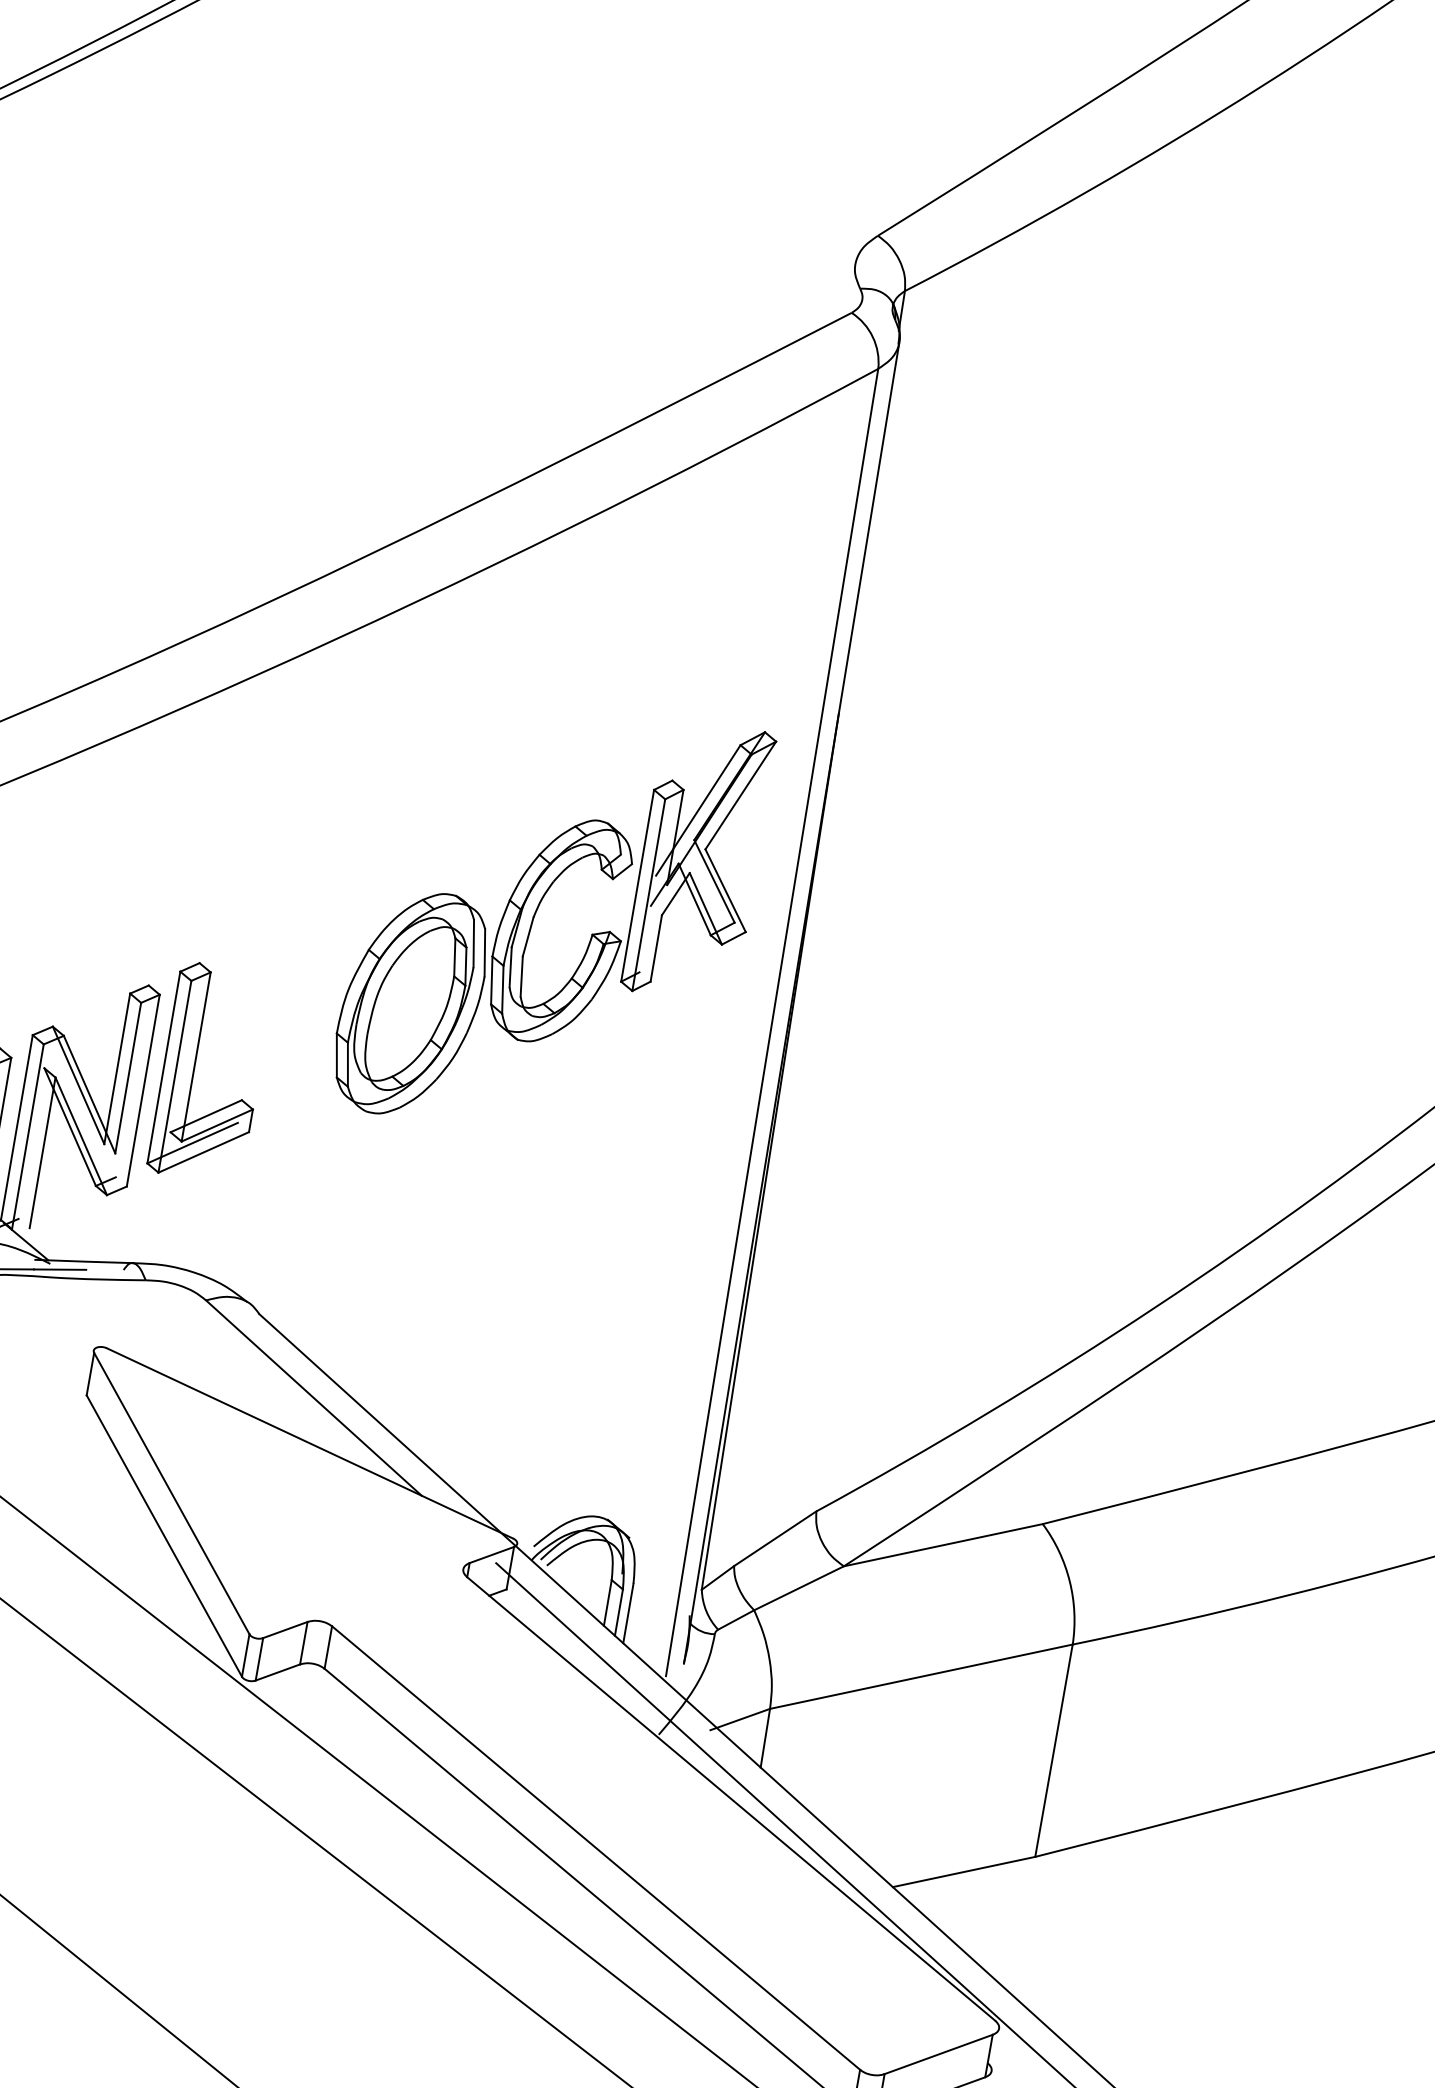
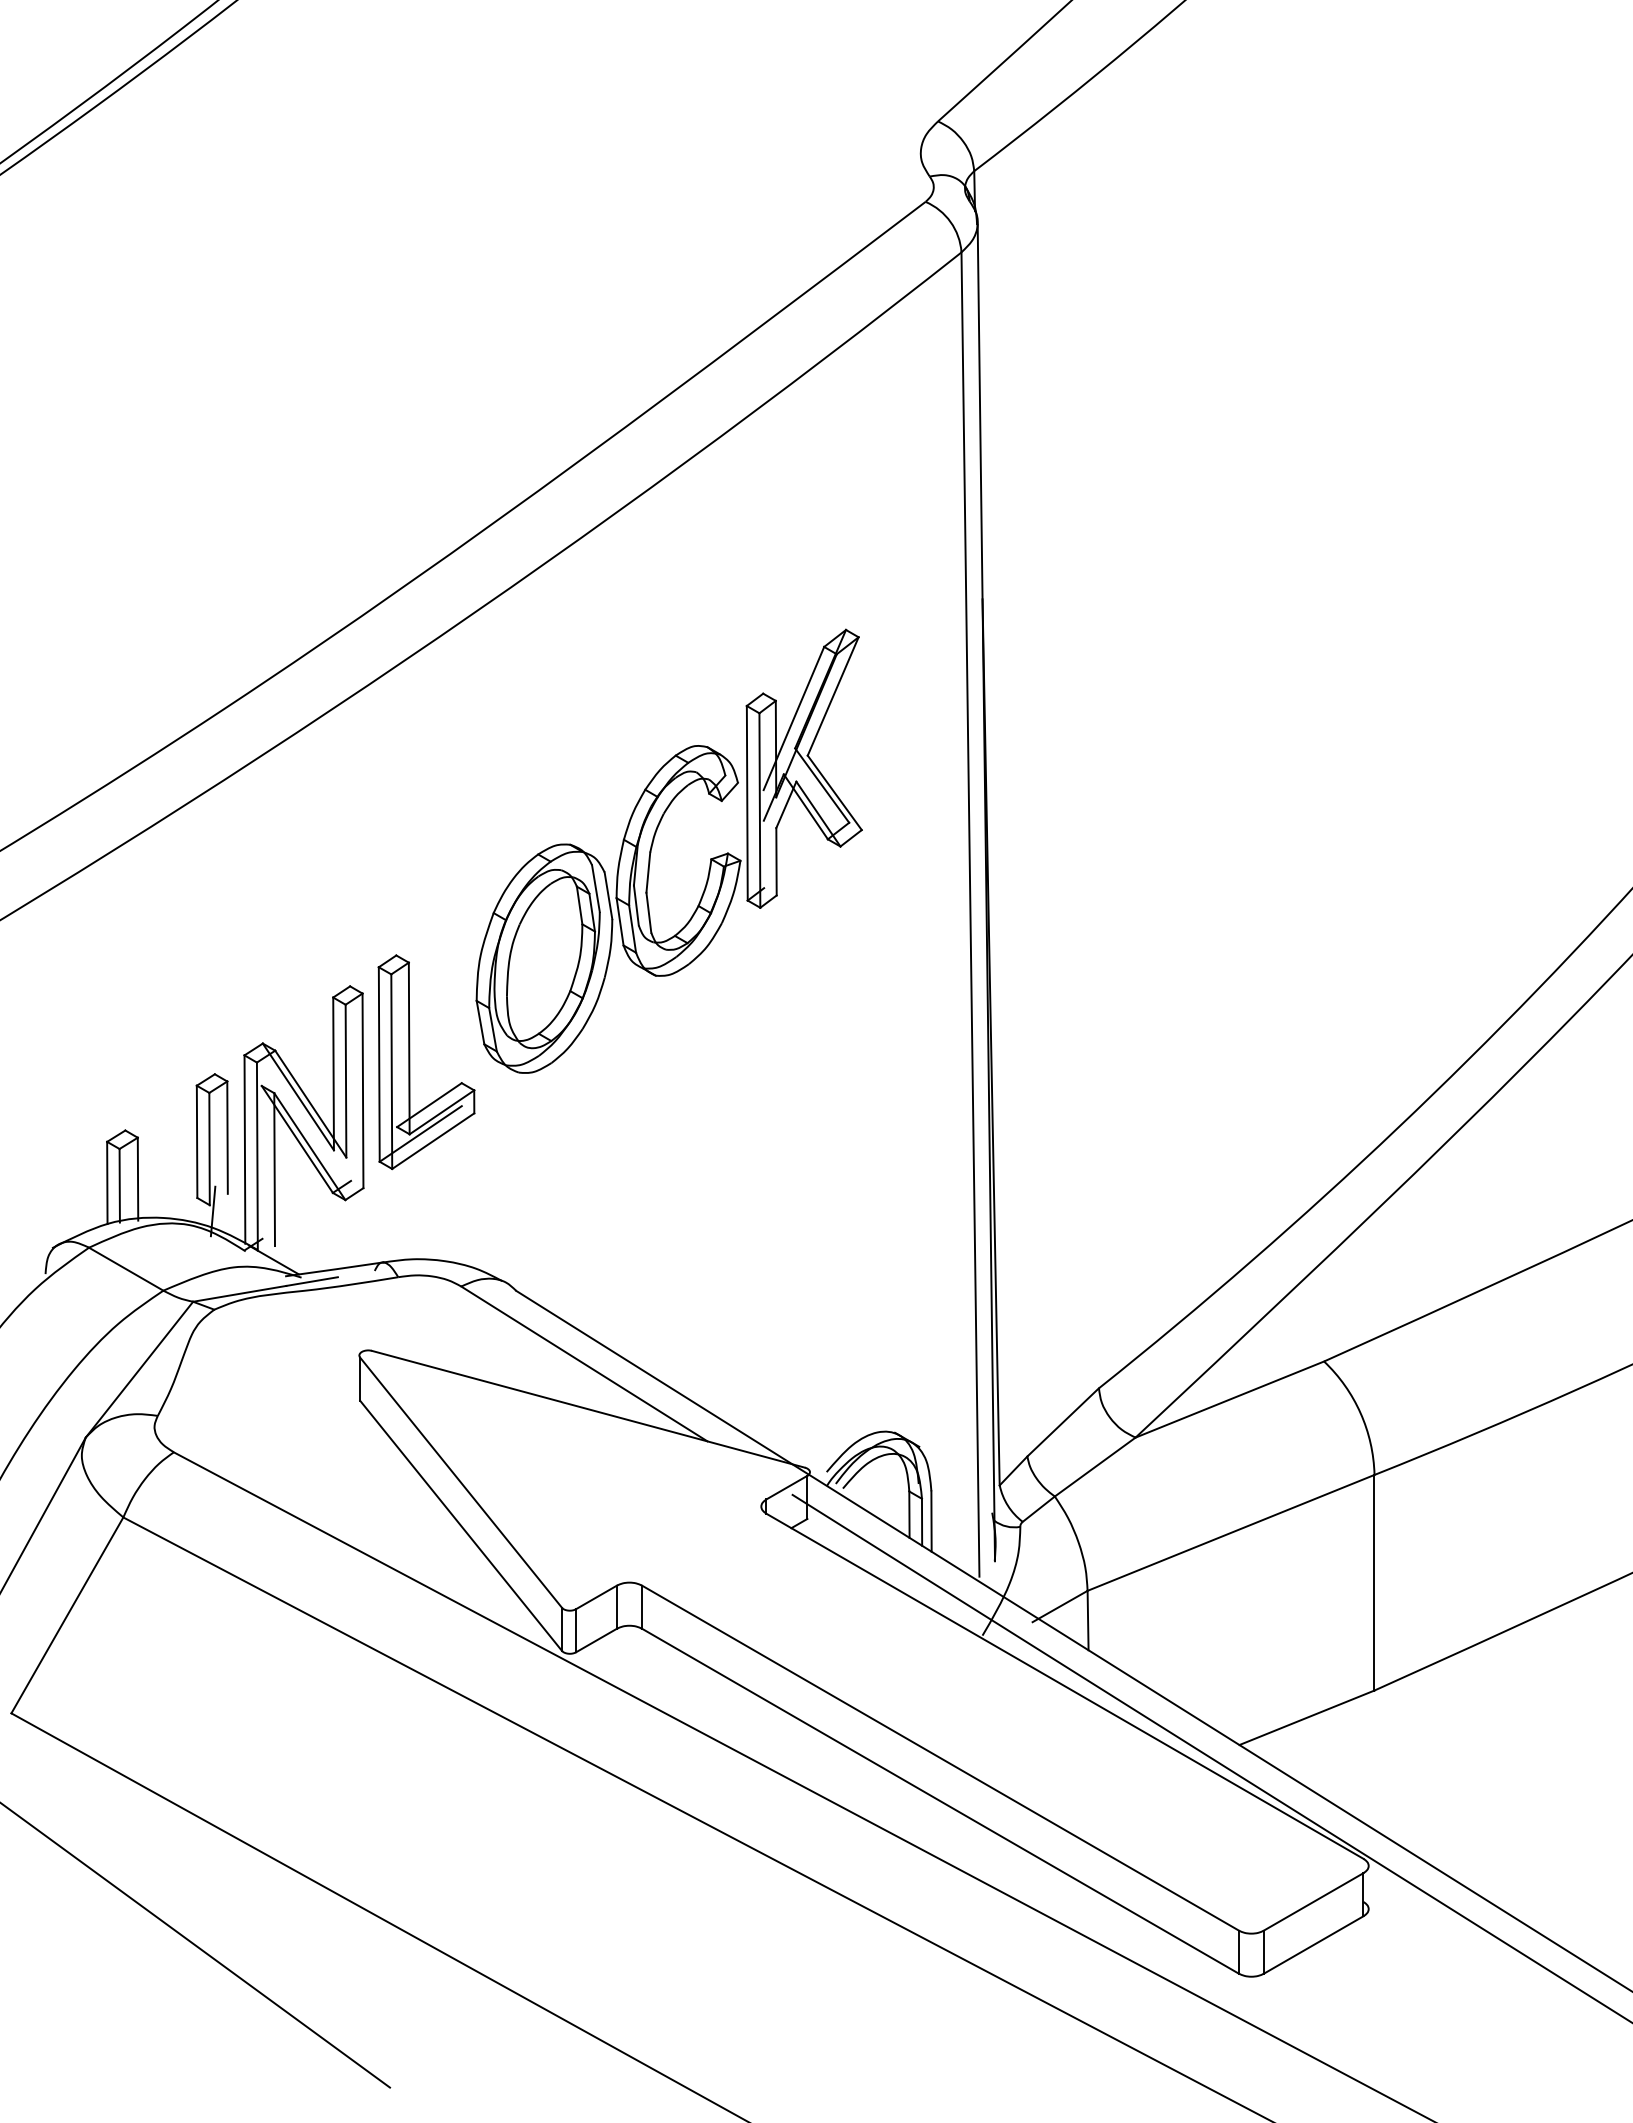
part: (536, 913) -> (652, 848), moved

